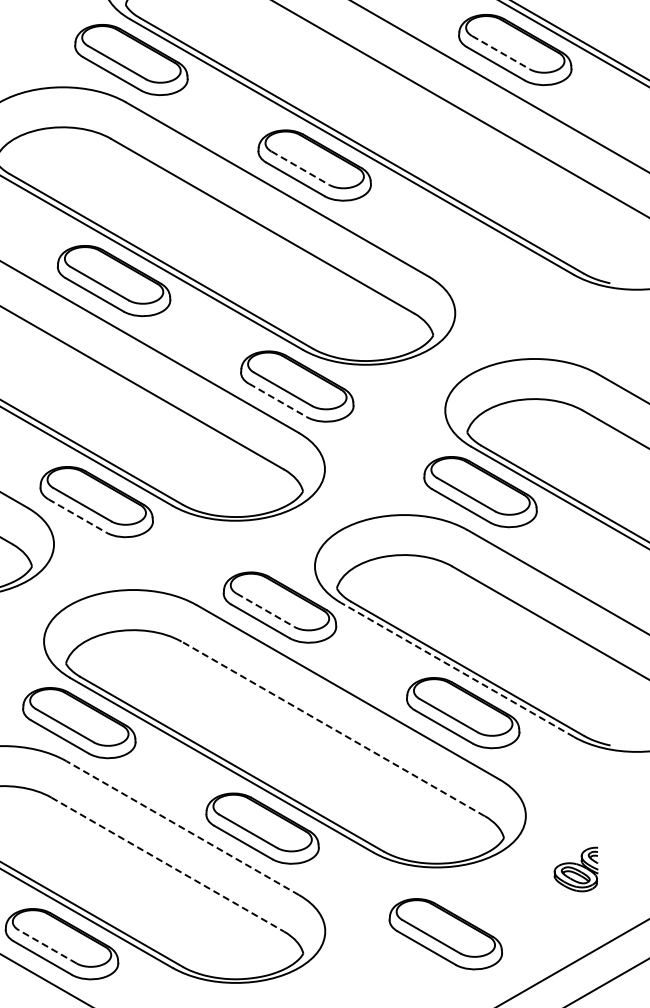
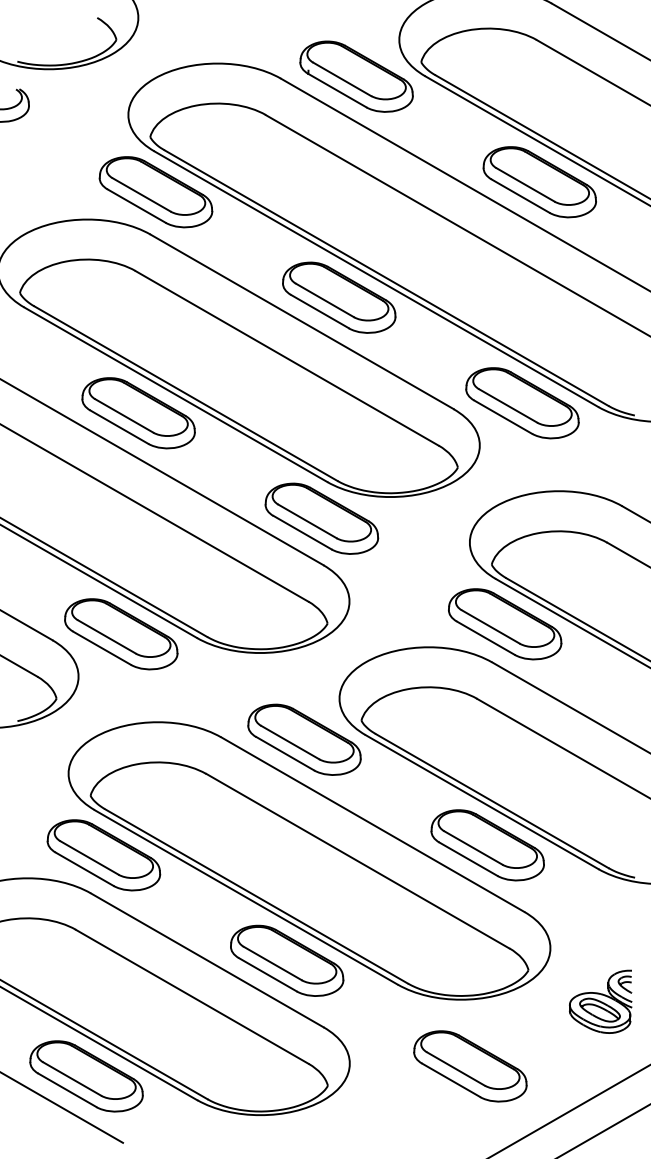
line: (500, 53) -> (525, 185), dashed -> solid
line: (300, 168) -> (325, 300), dashed -> solid
part: (497, 271) -> (522, 403), added
line: (278, 400) -> (303, 532), dashed -> solid
line: (77, 516) -> (102, 648), dashed -> solid
line: (265, 610) -> (290, 742), dashed -> solid
line: (456, 669) -> (481, 801), dashed -> solid
line: (332, 729) -> (357, 861), dashed -> solid
line: (181, 828) -> (206, 960), dashed -> solid
line: (167, 865) -> (192, 997), dashed -> solid
part: (575, 869) -> (600, 1001), size x1.43
line: (46, 946) -> (71, 1078), dashed -> solid

